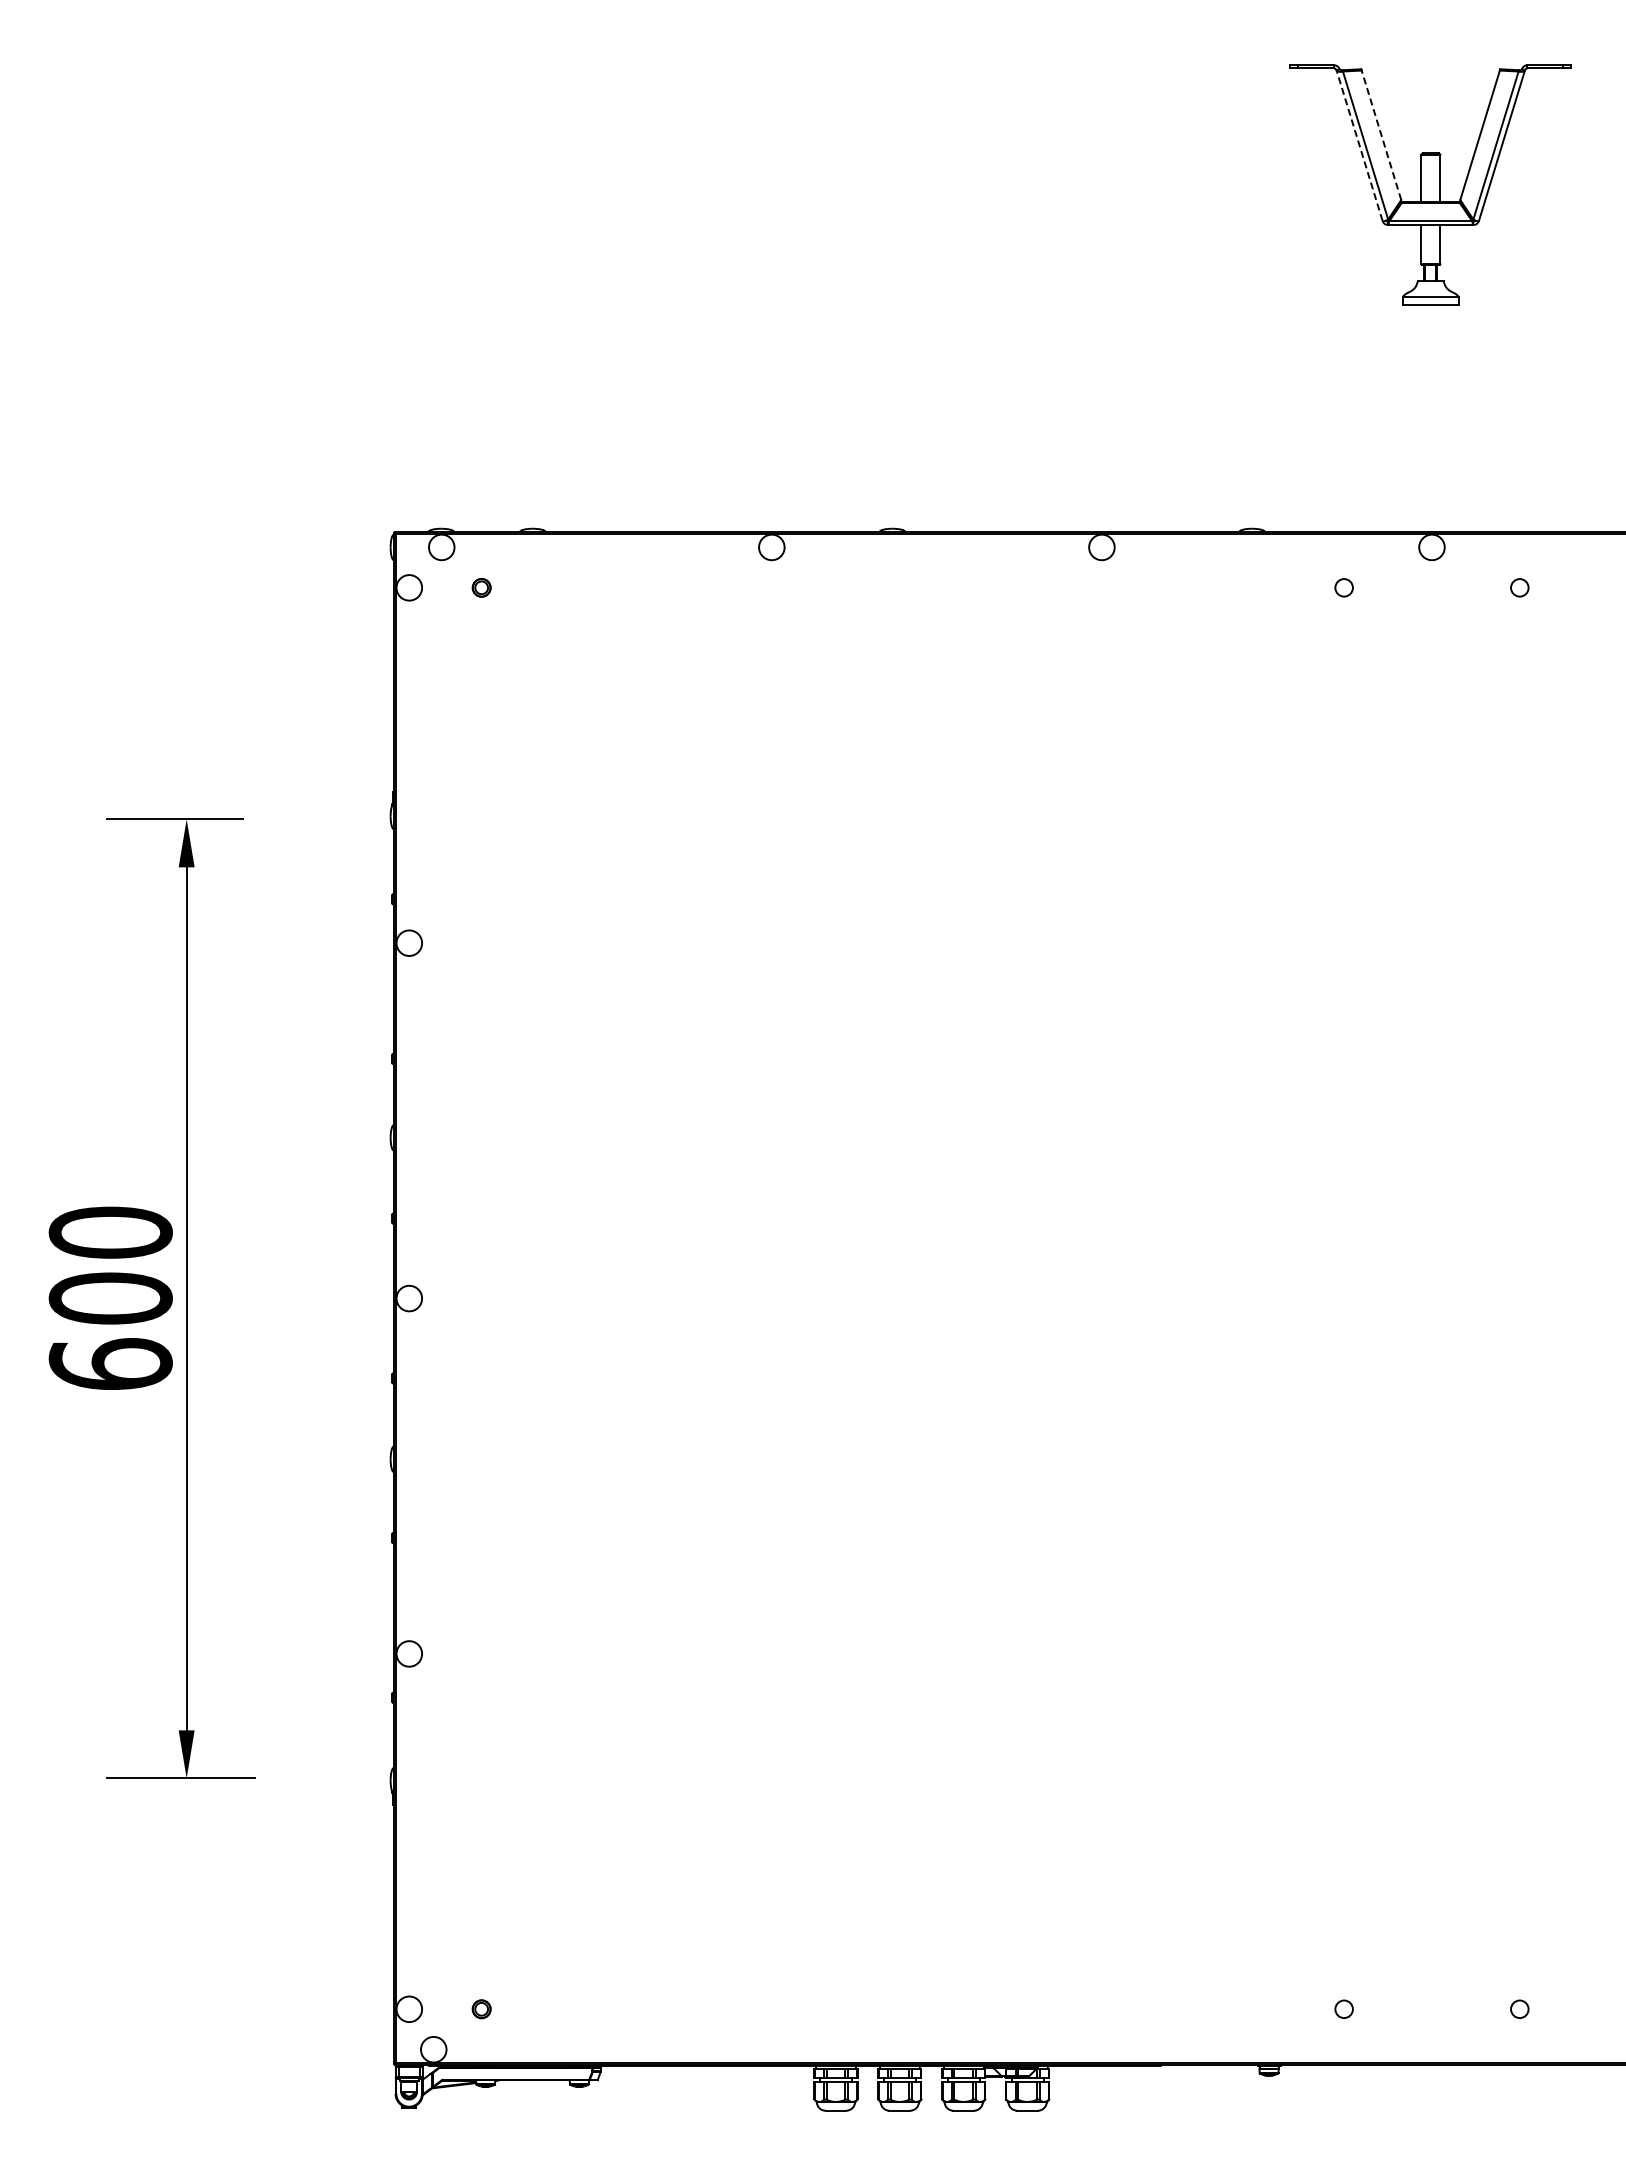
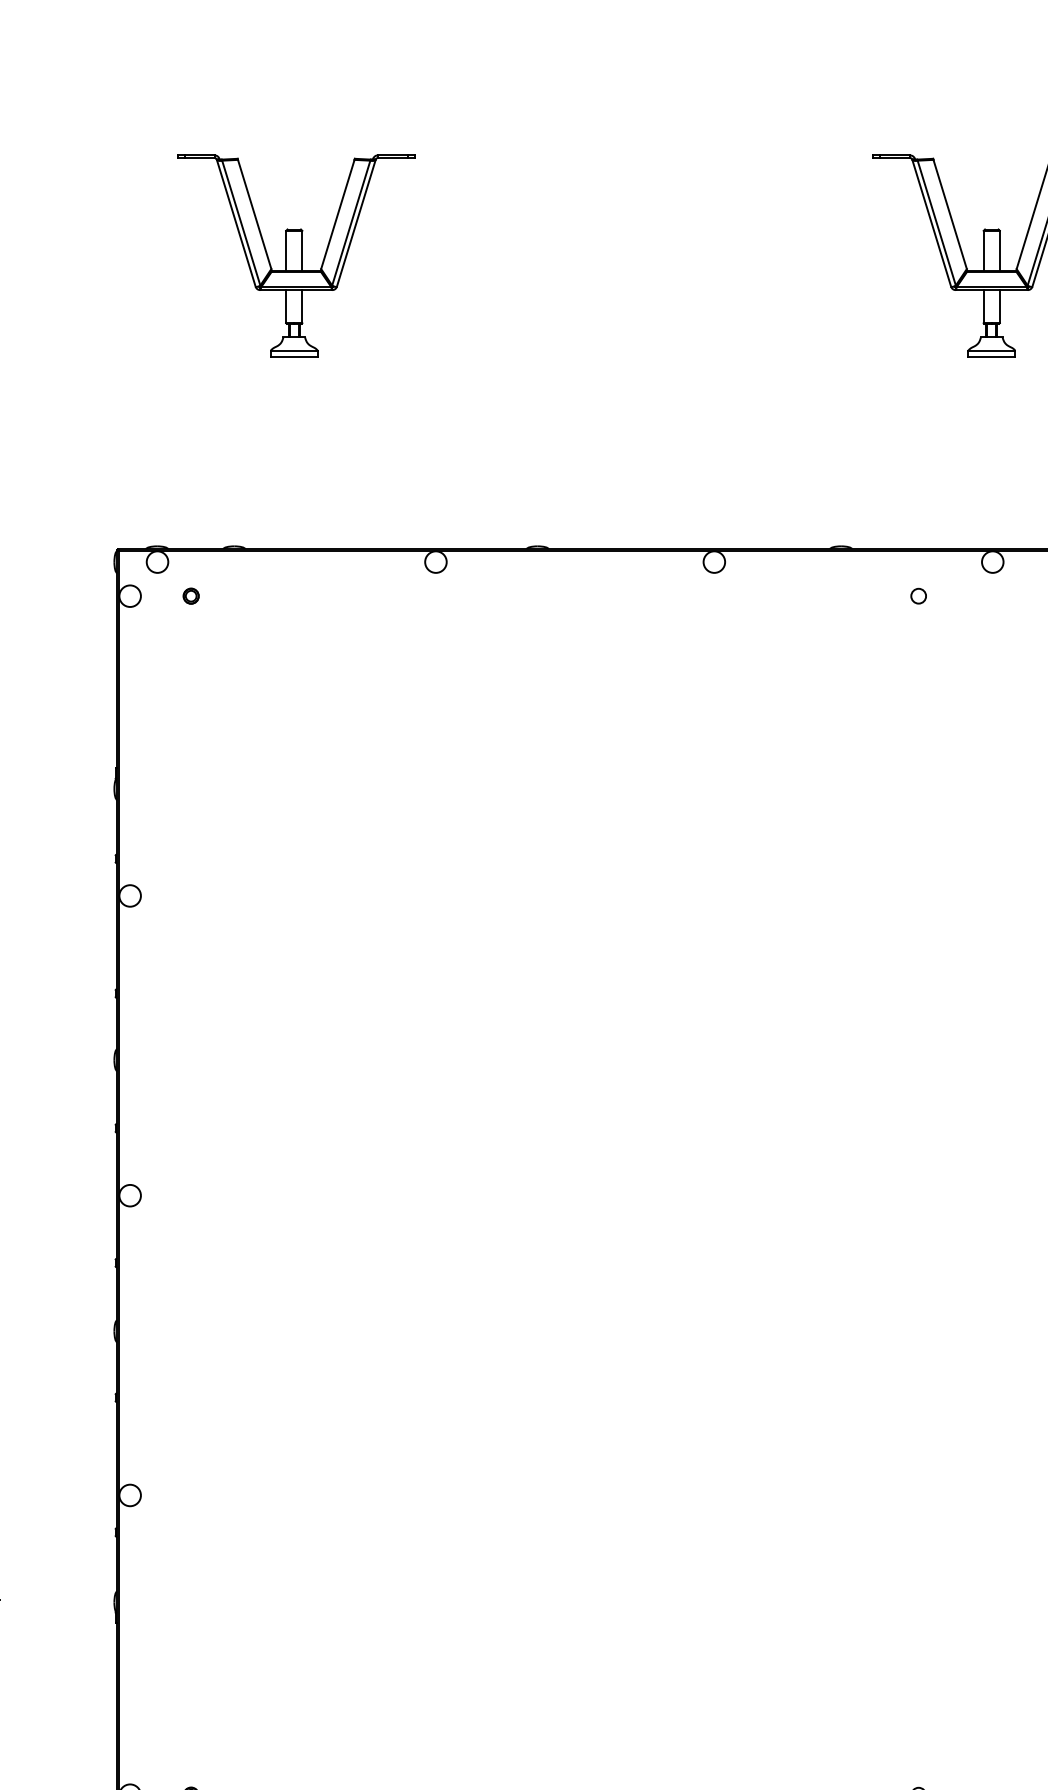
line: (1381, 135) -> (950, 214), dashed -> solid
line: (1359, 145) -> (931, 223), dashed -> solid
part: (606, 184) -> (296, 255), added

